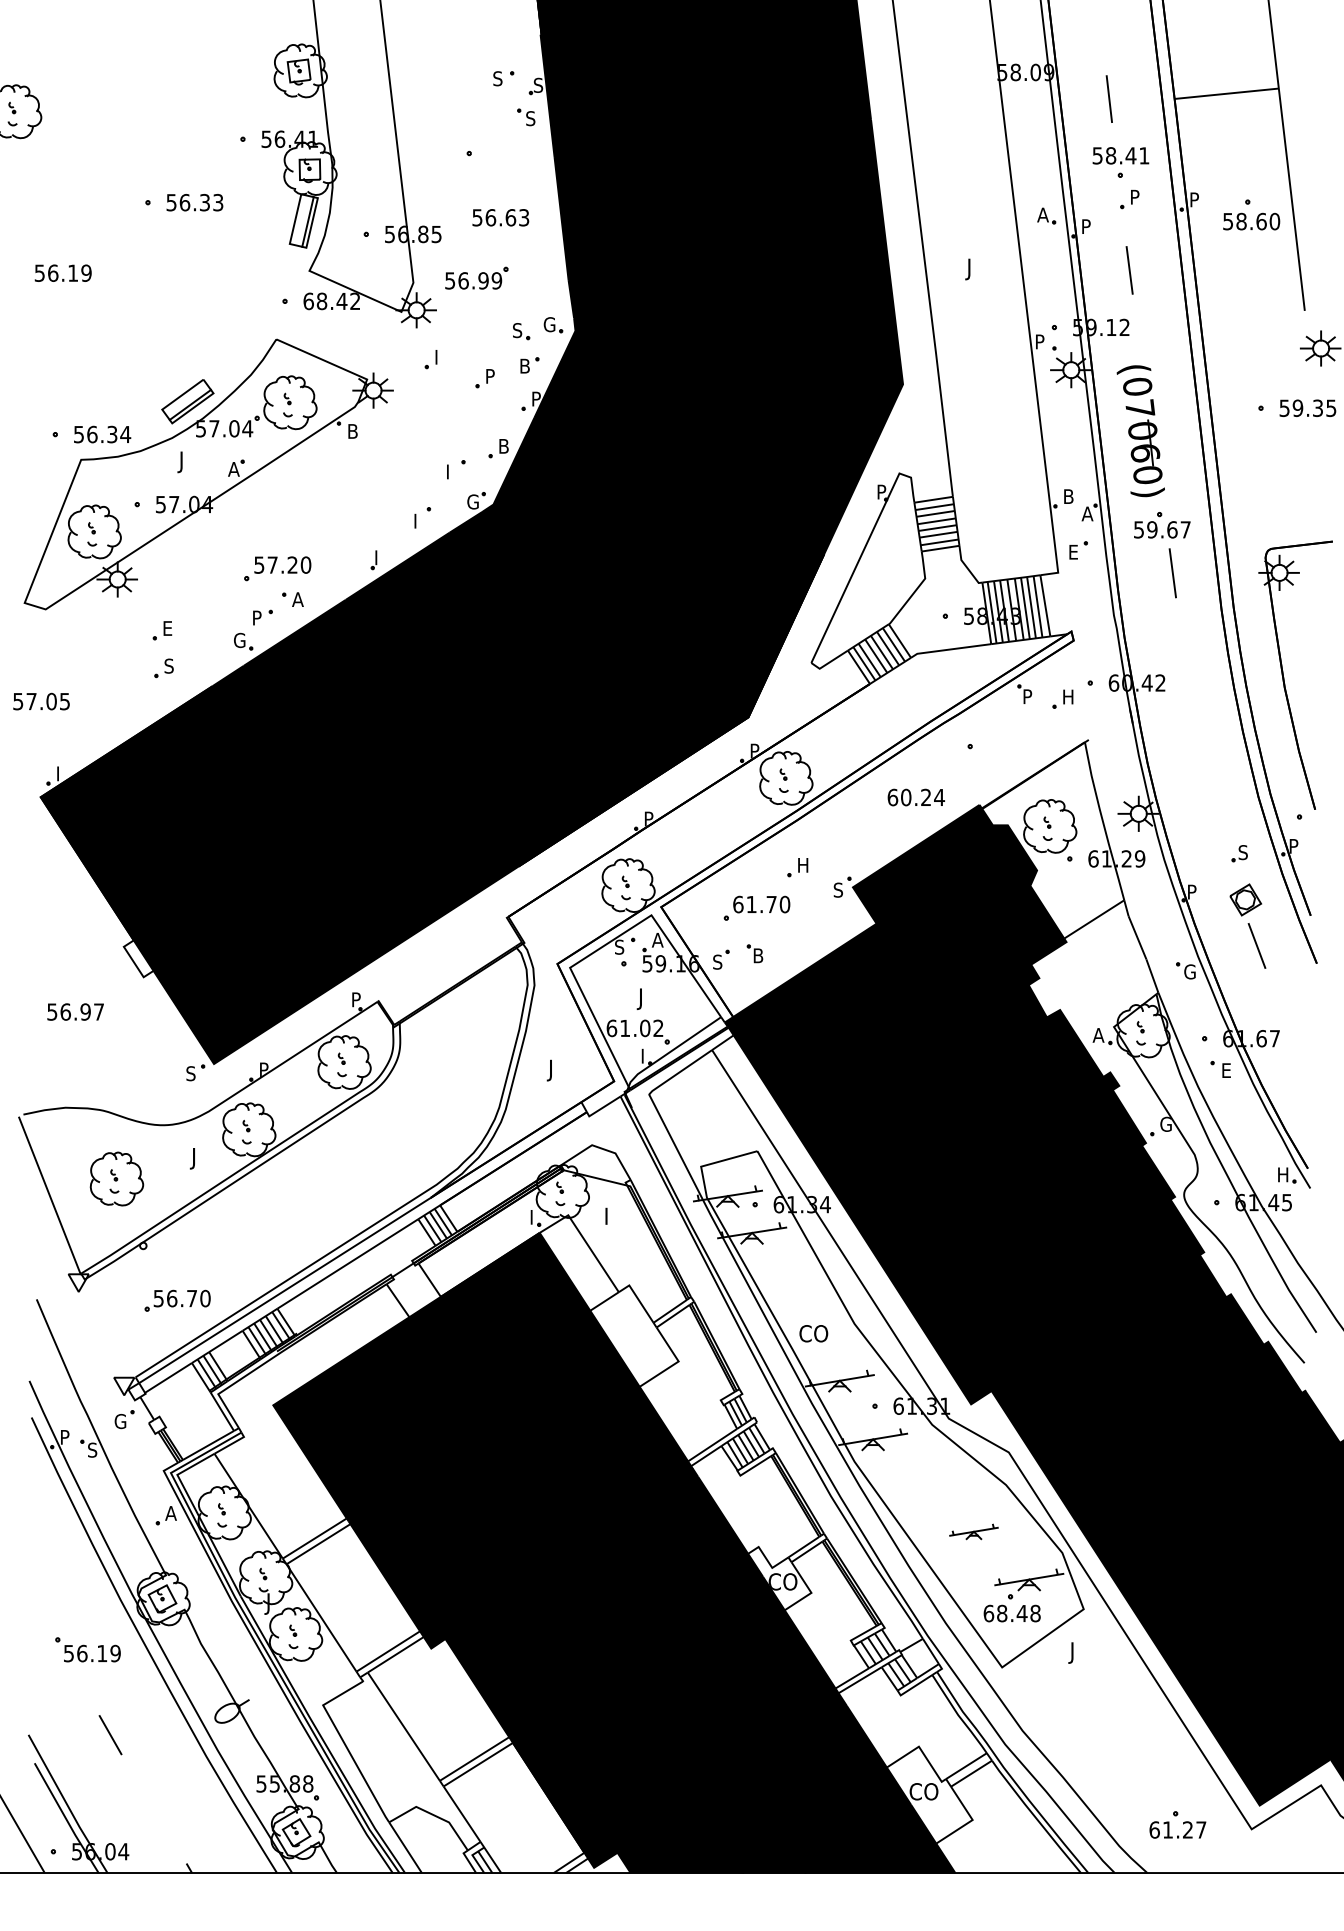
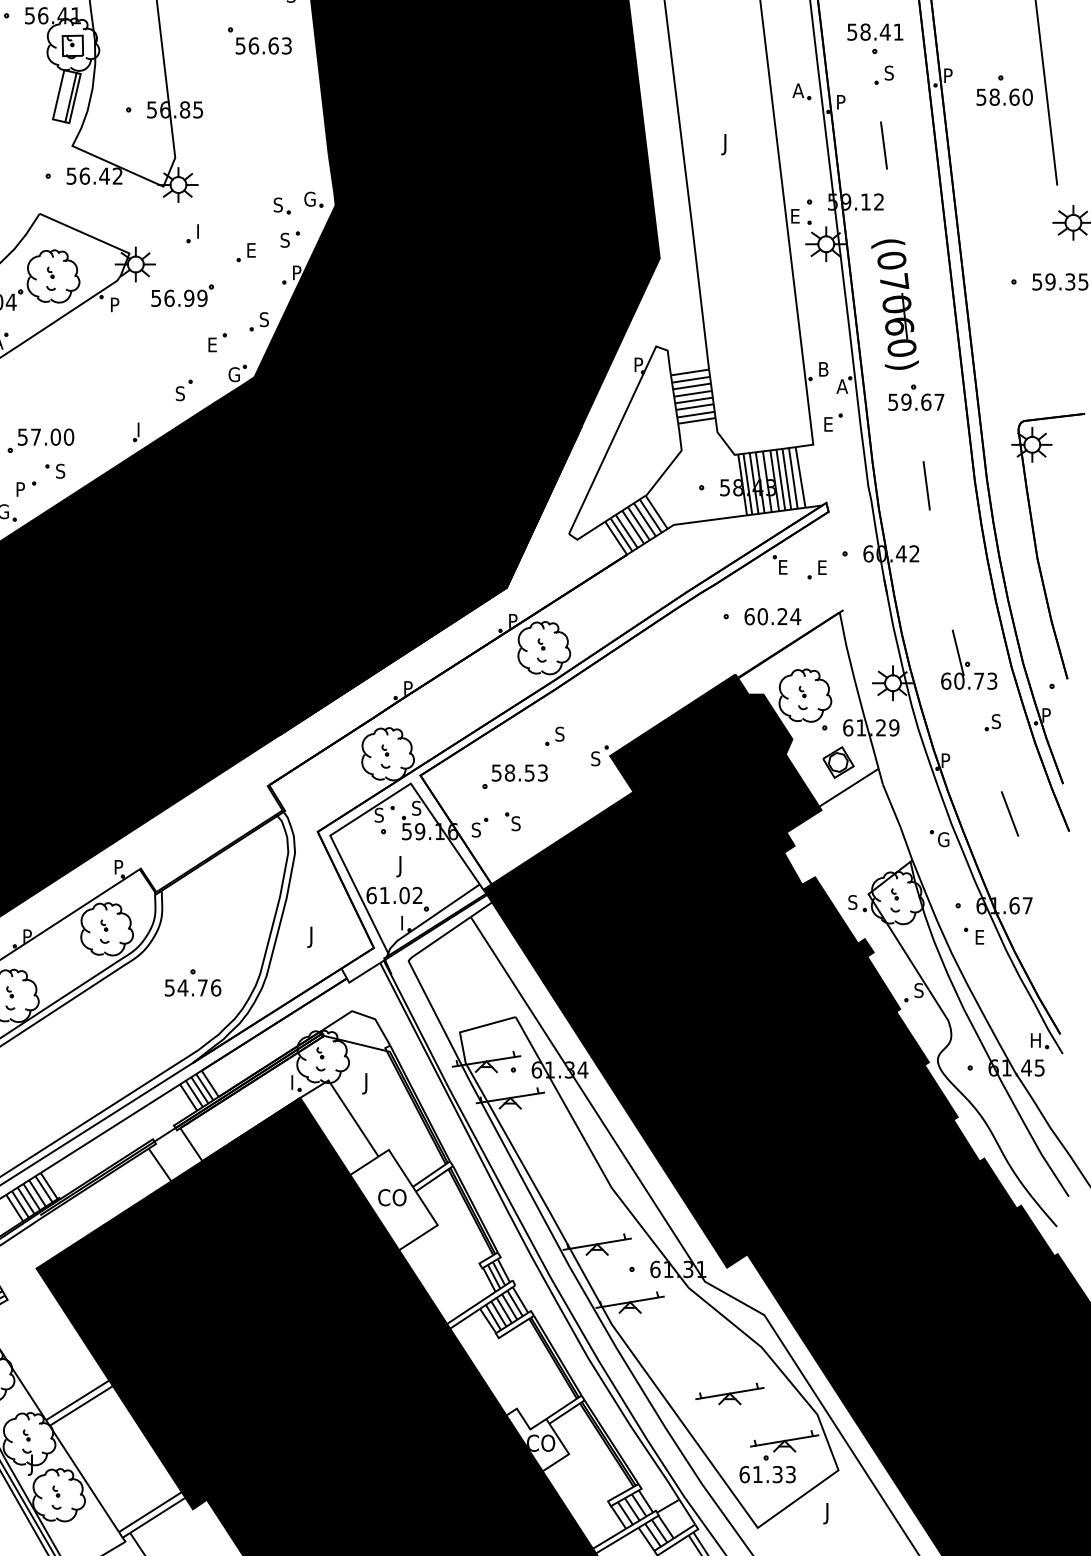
text: (1134, 196) -> (888, 72), P -> S
text: (500, 217) -> (263, 45), moved
part: (476, 277) -> (182, 295), moved
text: (315, 301) -> (78, 176), 68.42 -> 56.42
text: (1040, 341) -> (795, 215), P -> E
text: (524, 365) -> (285, 239), B -> S
text: (491, 376) -> (252, 250), P -> E
text: (353, 431) -> (115, 304), B -> P
text: (503, 445) -> (264, 318), B -> S
text: (451, 471) -> (212, 344), I -> E
text: (418, 520) -> (180, 393), I -> S
text: (292, 564) -> (55, 436), 57.20 -> 57.00
line: (1172, 573) -> (926, 486), moved
text: (297, 599) -> (60, 471), A -> S
text: (1028, 696) -> (783, 567), P -> E
text: (1069, 696) -> (824, 567), H -> E
part: (1215, 789) -> (968, 659), added
text: (915, 797) -> (772, 616), moved
text: (802, 864) -> (560, 733), H -> S
part: (1245, 899) -> (838, 762), moved
text: (761, 904) -> (519, 772), 61.70 -> 58.53
text: (657, 939) -> (416, 807), A -> S
text: (758, 955) -> (516, 823), B -> S
text: (1098, 1034) -> (853, 901), A -> S
part: (431, 1116) -> (193, 982), added
text: (1165, 1123) -> (919, 989), G -> S
text: (604, 1226) -> (364, 1091), I -> J
text: (813, 1333) -> (392, 1197), moved
part: (973, 1531) -> (729, 1393), size x1.43
text: (1018, 1613) -> (773, 1474), 68.48 -> 61.33

